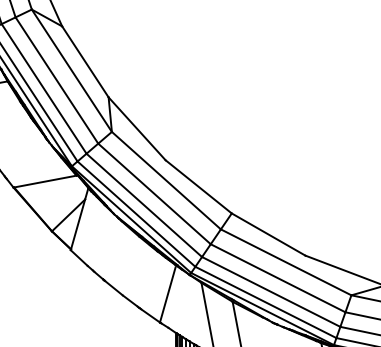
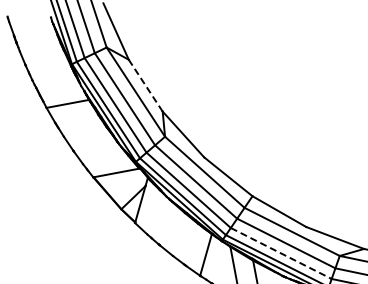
line: (85, 61) -> (145, 85), solid -> dashed
line: (271, 291) -> (281, 253), solid -> dashed

